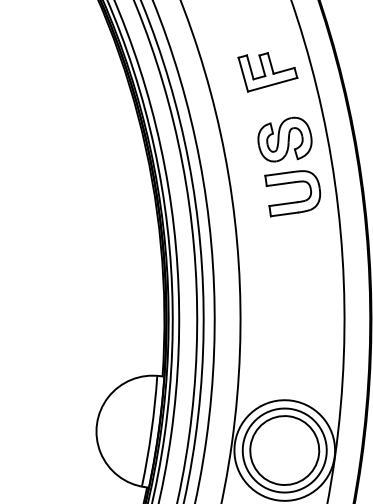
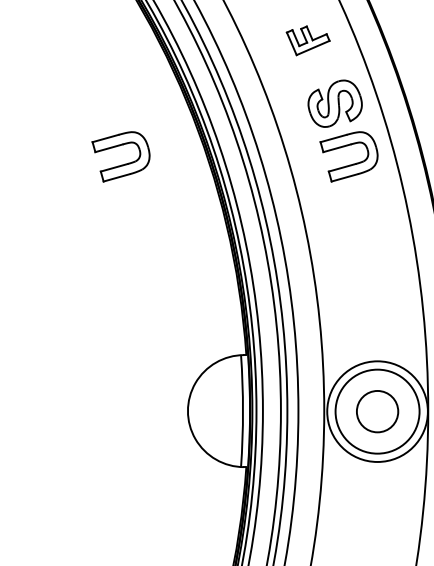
part: (266, 73) -> (307, 40), size x0.7
part: (65, 170) -> (121, 164), added
circle: (284, 450) -> (377, 411), size x0.6

